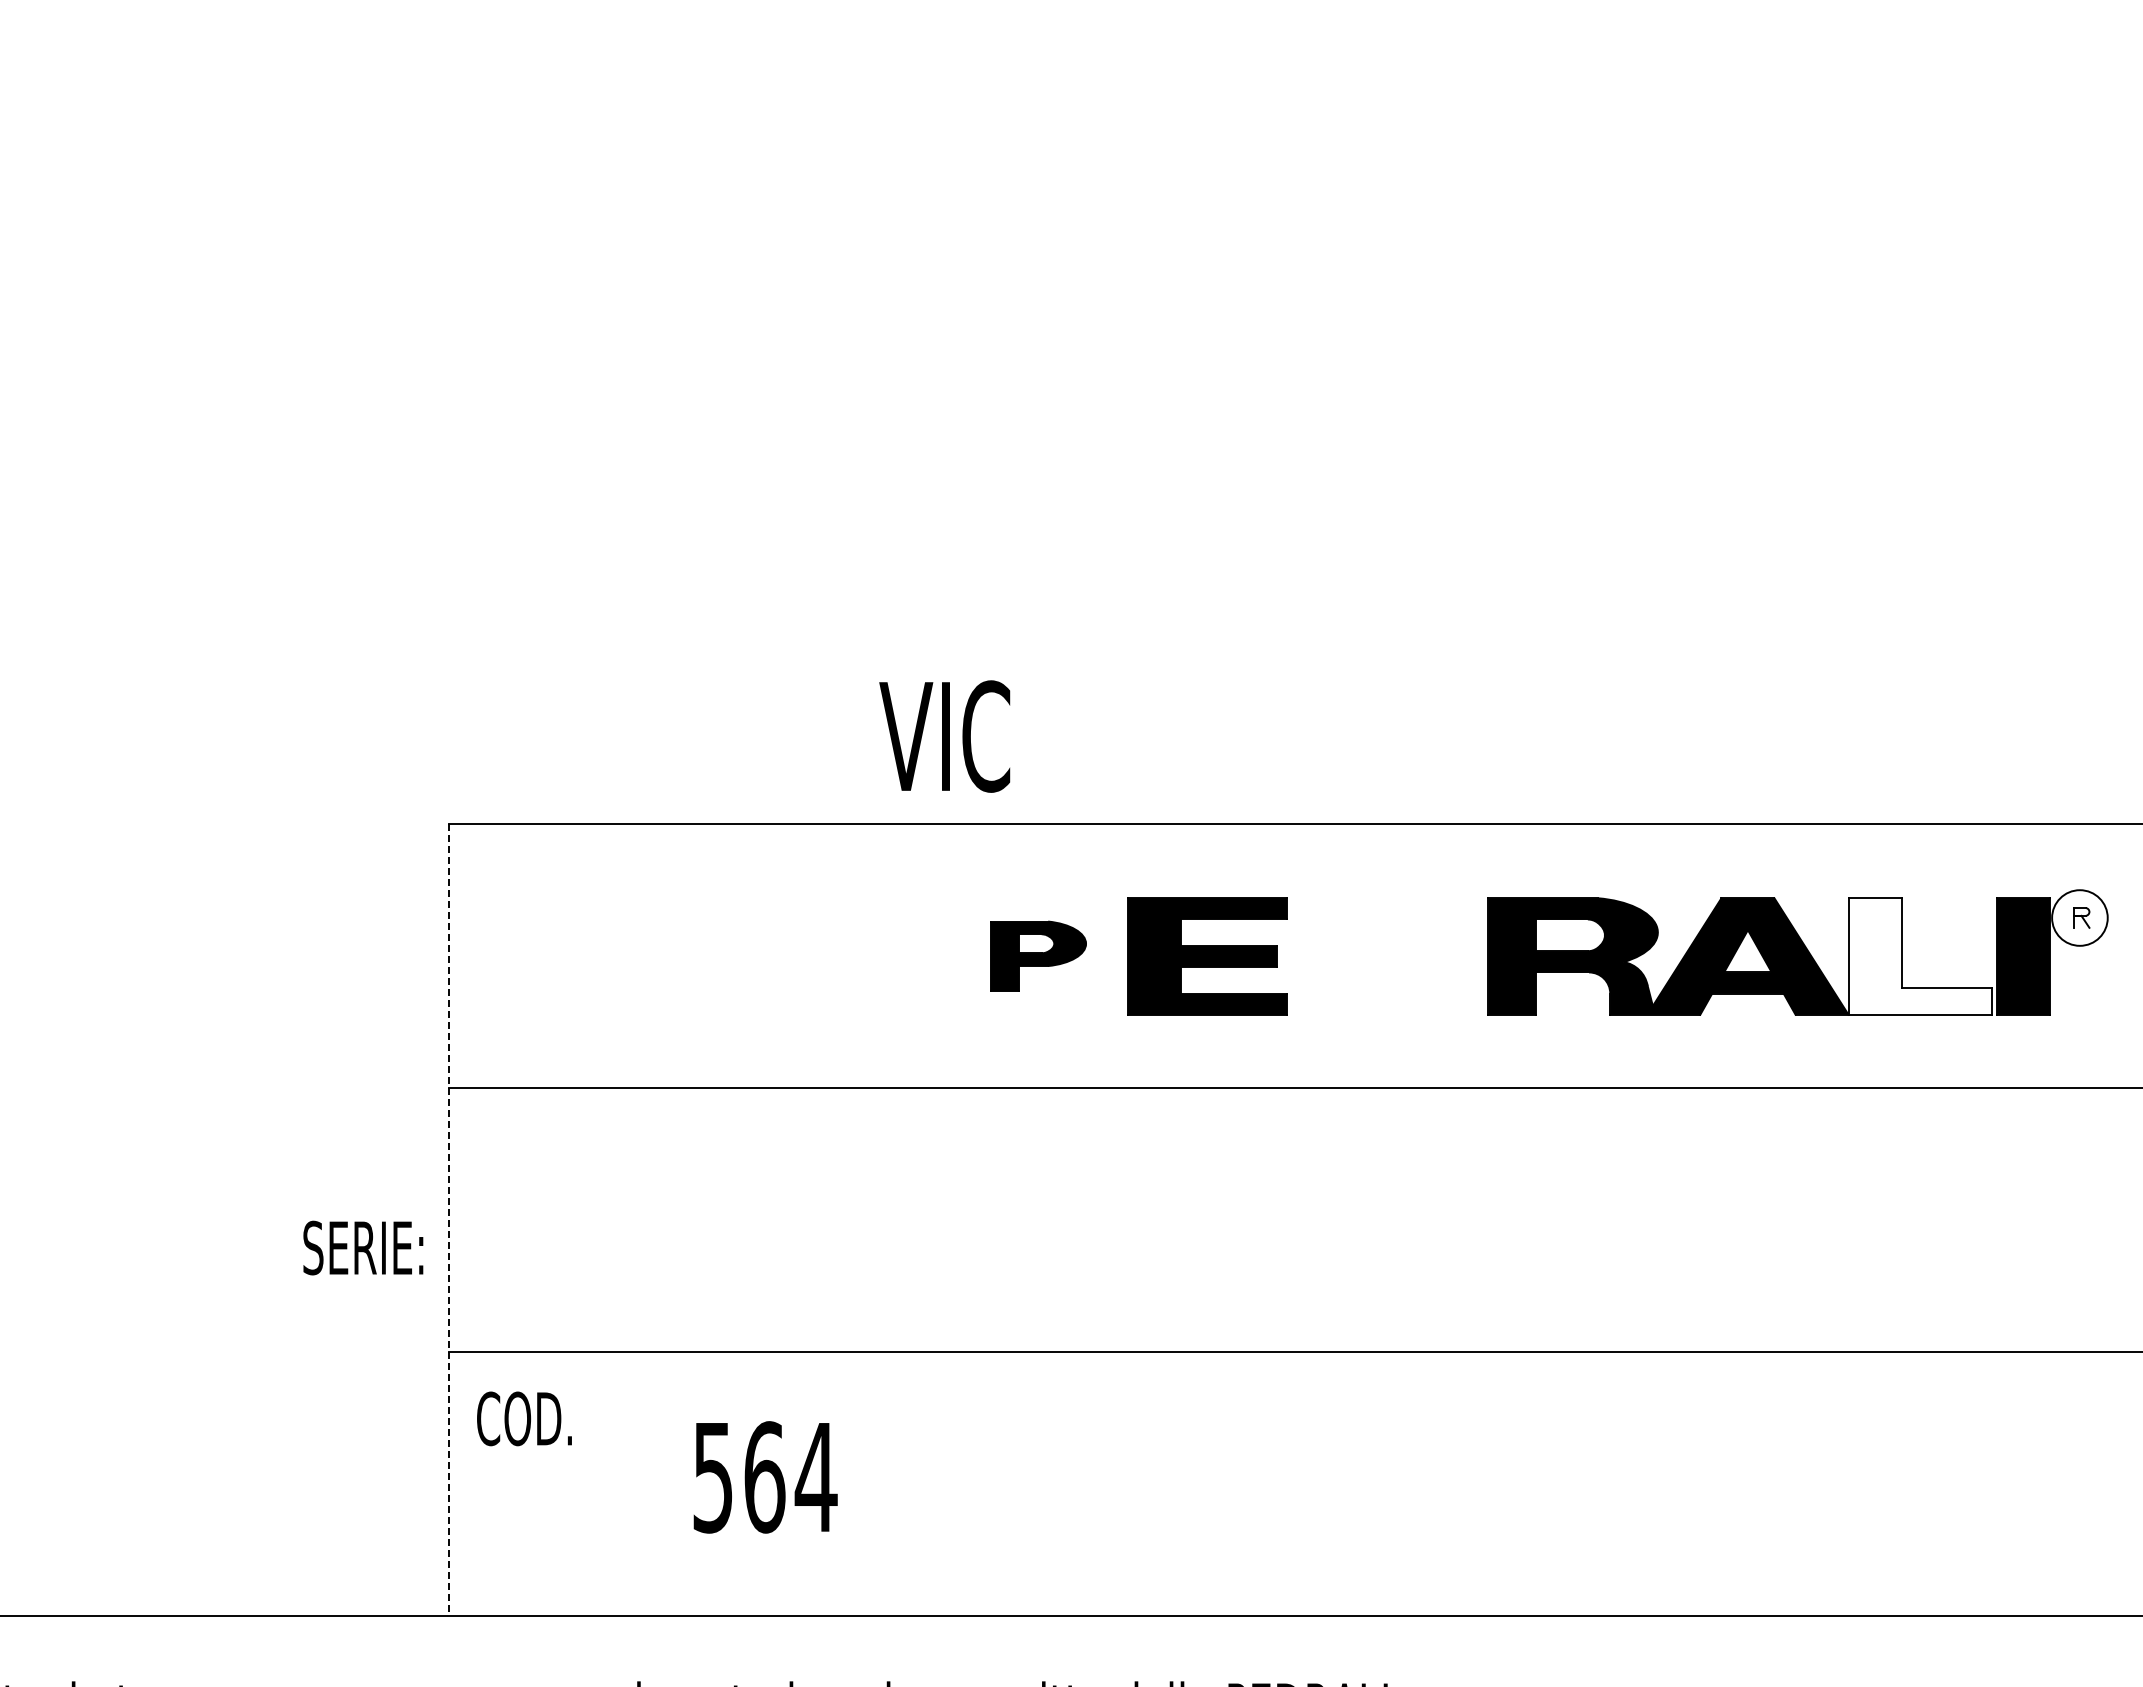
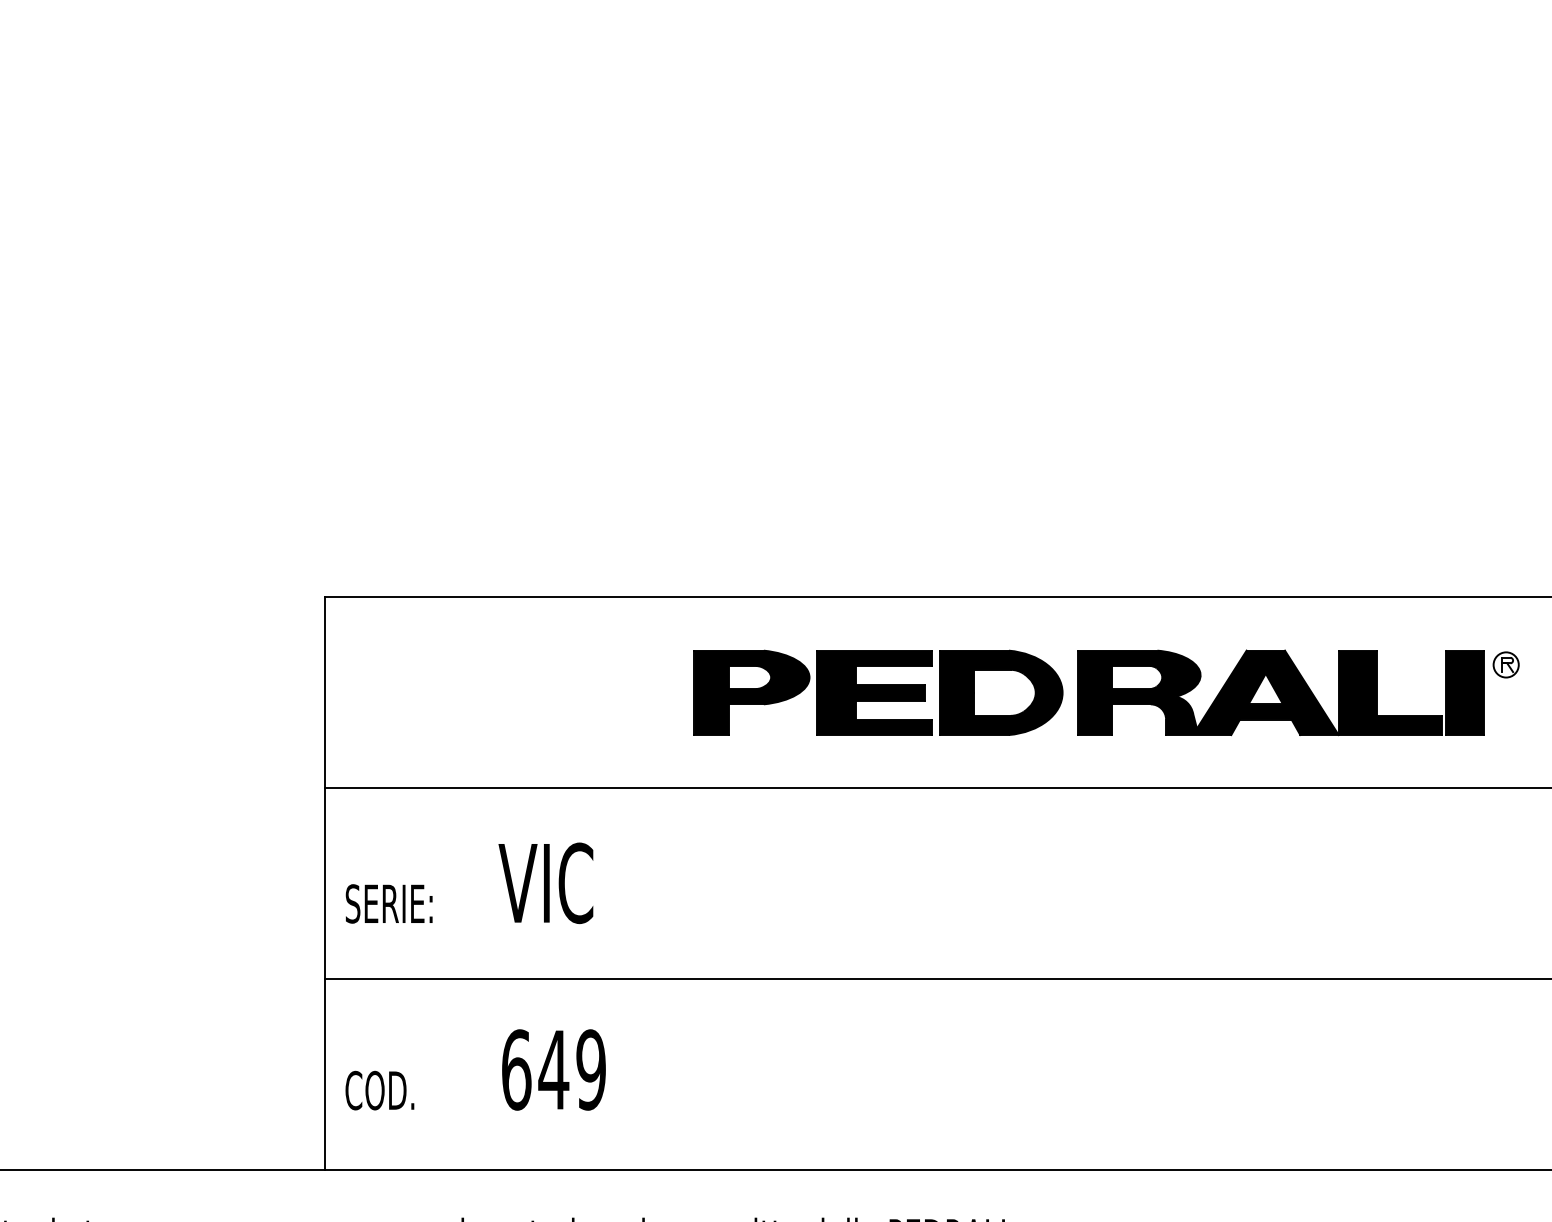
text: (944, 736) -> (545, 883), moved
circle: (2079, 917) -> (1505, 664), size x0.62
part: (1038, 956) -> (752, 692), size x1.67
part: (1382, 956) -> (1001, 692), added
fill: (1919, 956) -> (1390, 692), added
line: (448, 1219) -> (324, 883), dashed -> solid
text: (363, 1247) -> (389, 903), moved
text: (524, 1418) -> (379, 1090), moved
text: (765, 1477) -> (554, 1070), 564 -> 649

